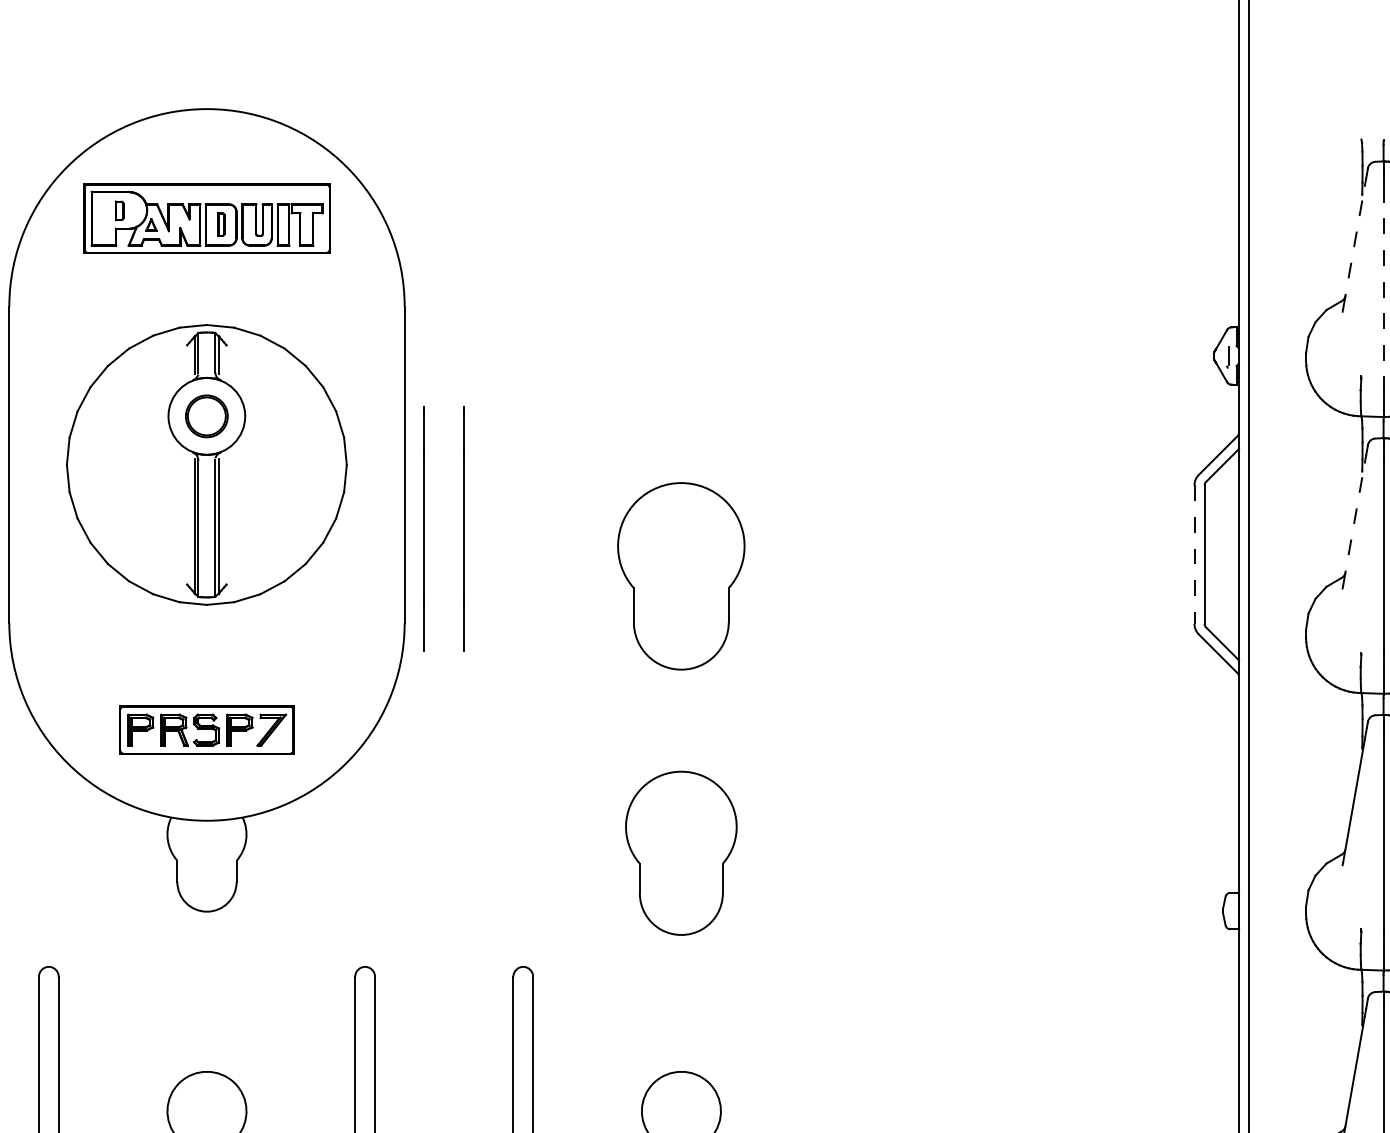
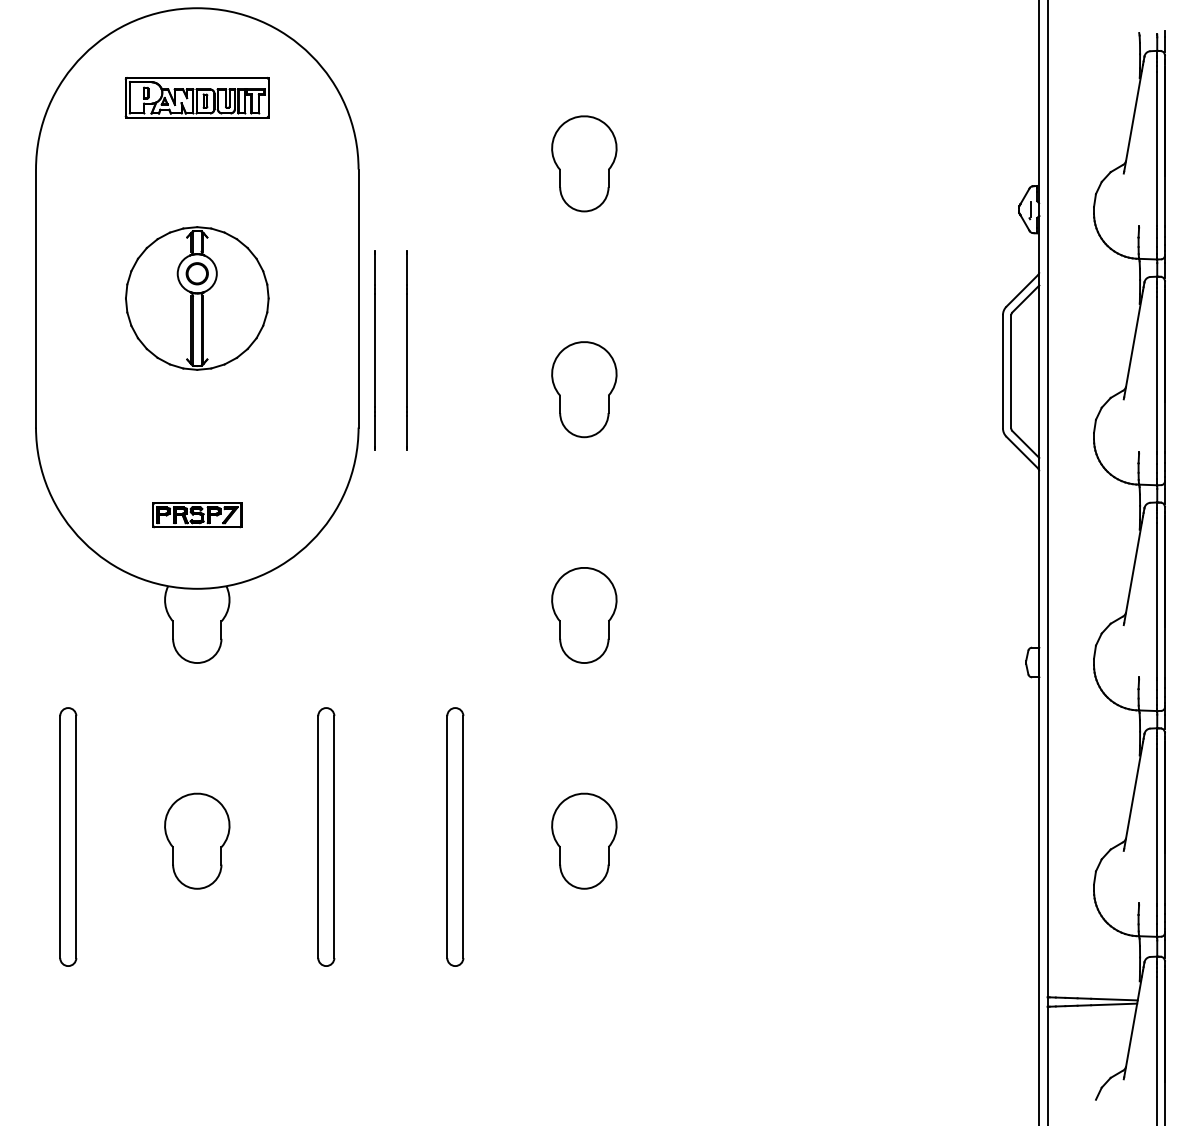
part: (206, 218) -> (196, 97), size x0.71
line: (1354, 246) -> (1133, 120), dashed -> solid
line: (1383, 282) -> (1157, 149), dashed -> solid
part: (681, 299) -> (584, 163), added
part: (207, 464) -> (197, 298), size x0.62
line: (1354, 523) -> (1133, 346), dashed -> solid
line: (1193, 554) -> (1002, 371), dashed -> solid
part: (681, 576) -> (584, 389), size x0.62
part: (207, 730) -> (197, 515), size x0.62
part: (681, 853) -> (584, 615), size x0.71

